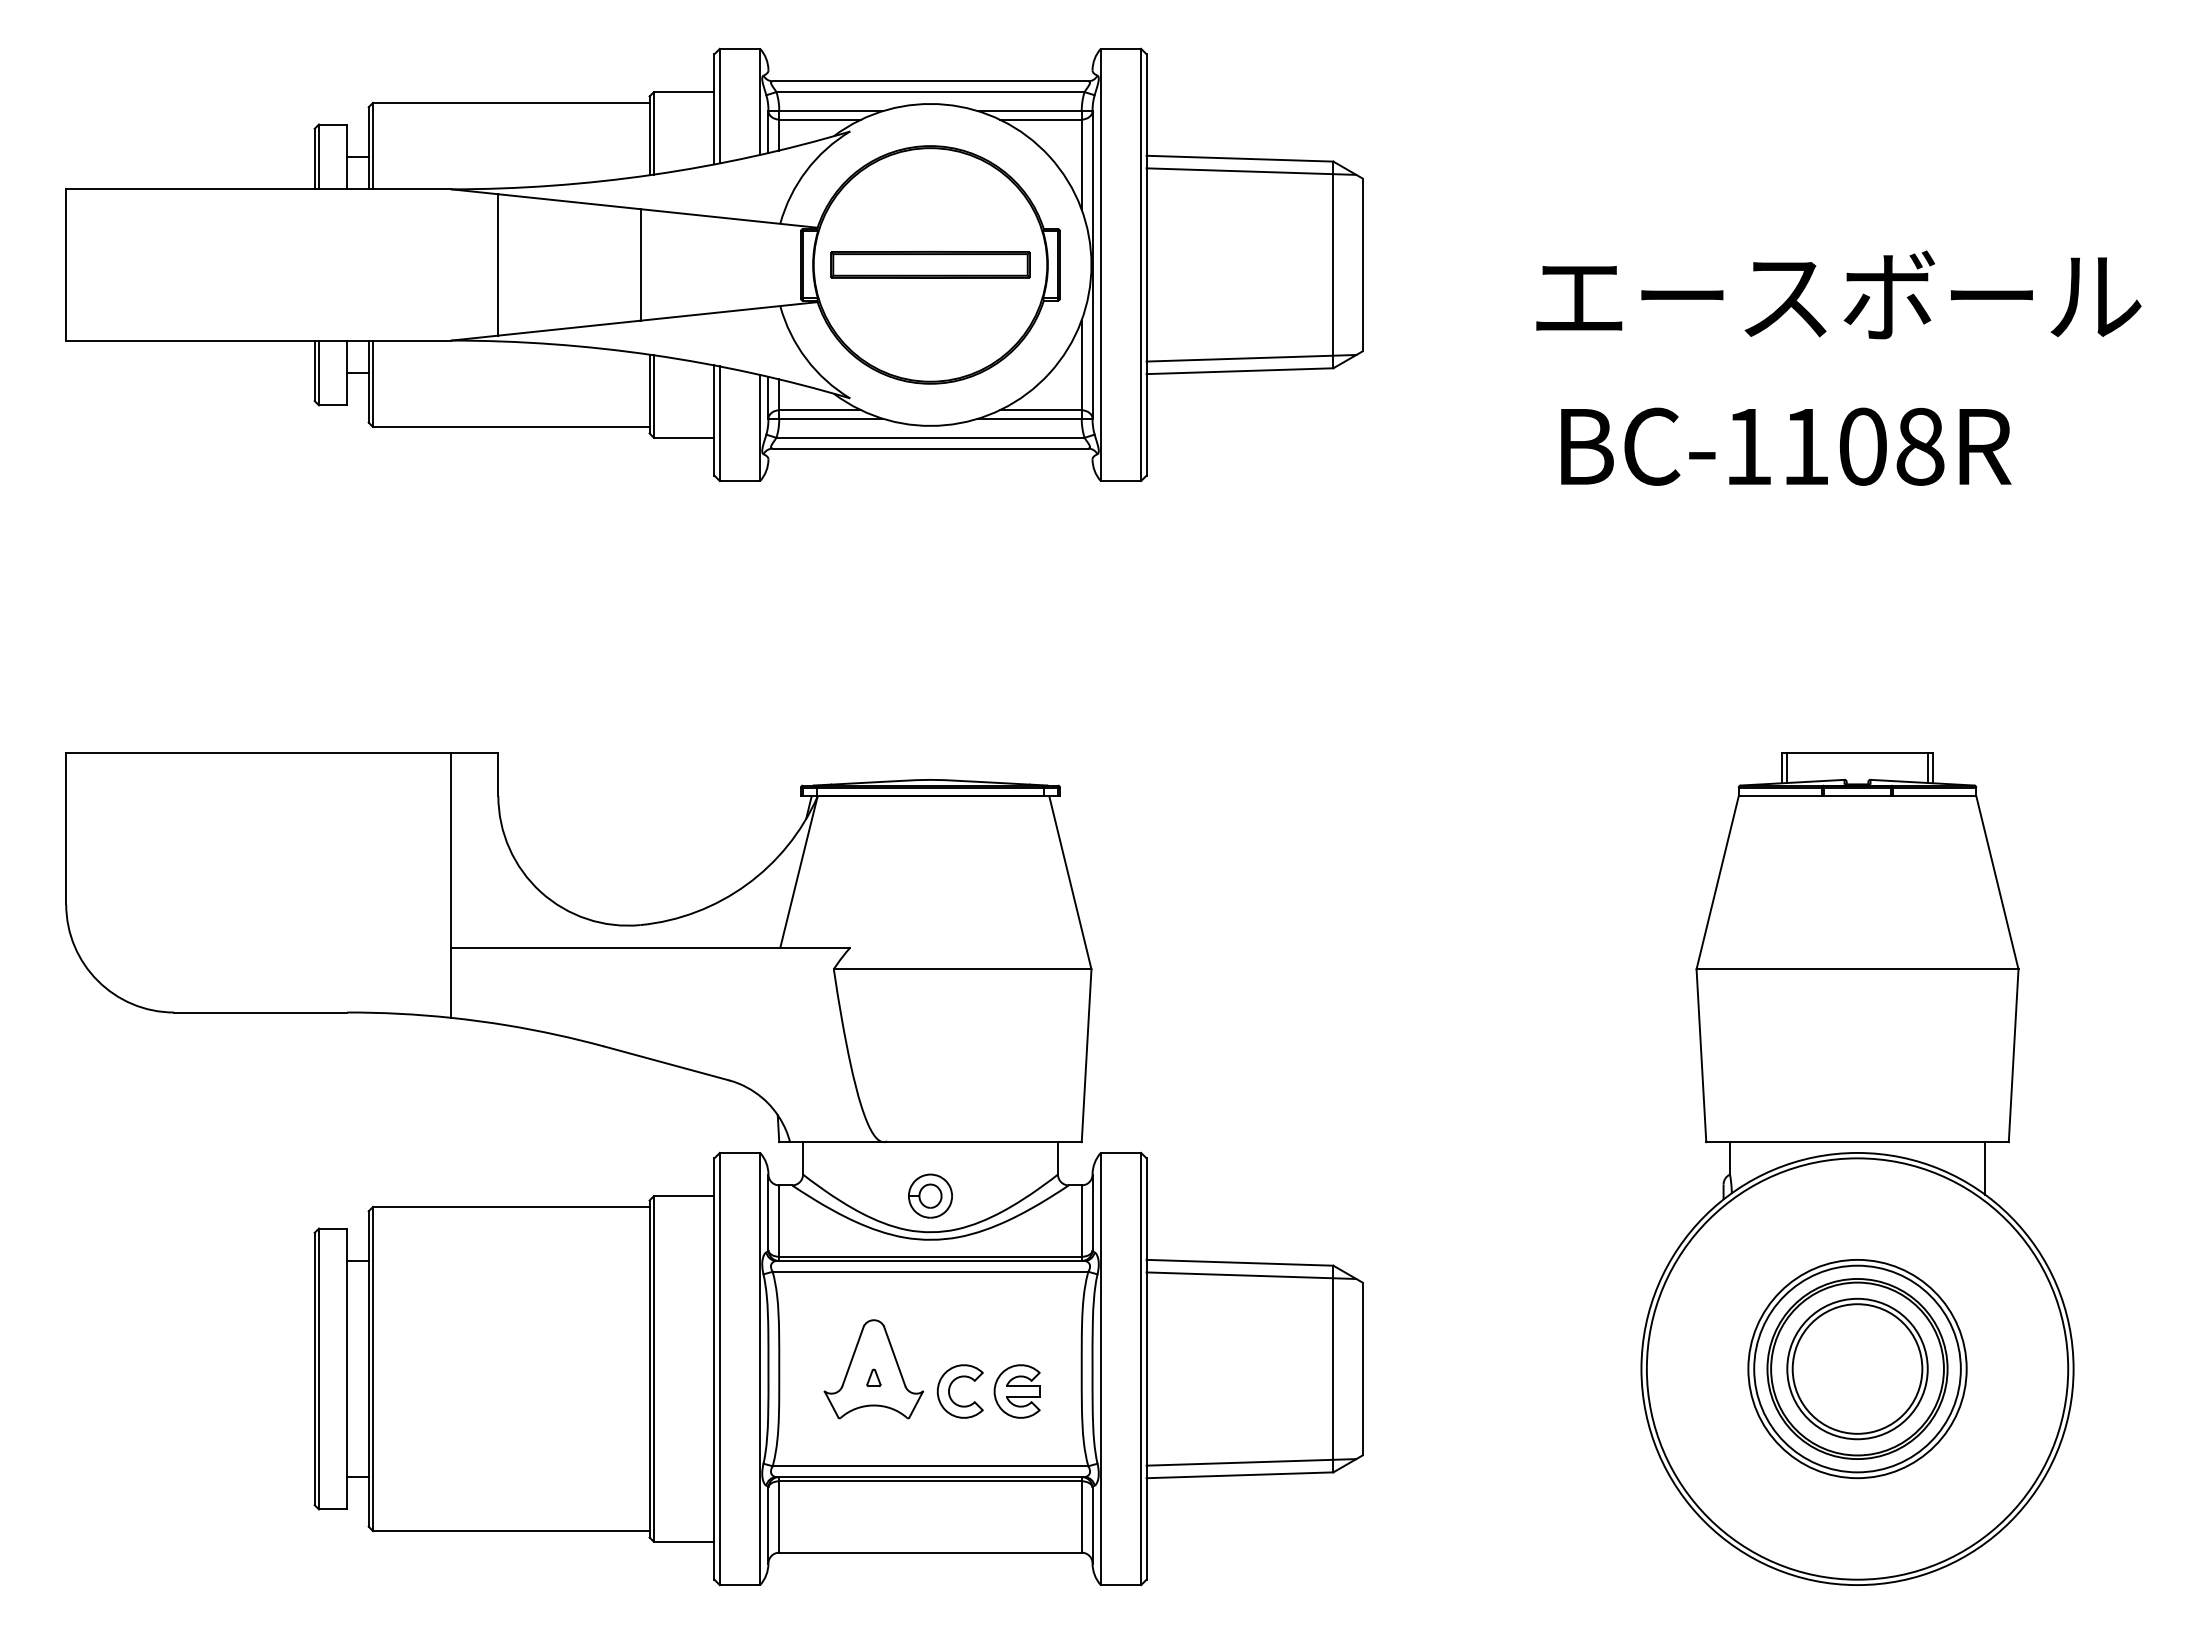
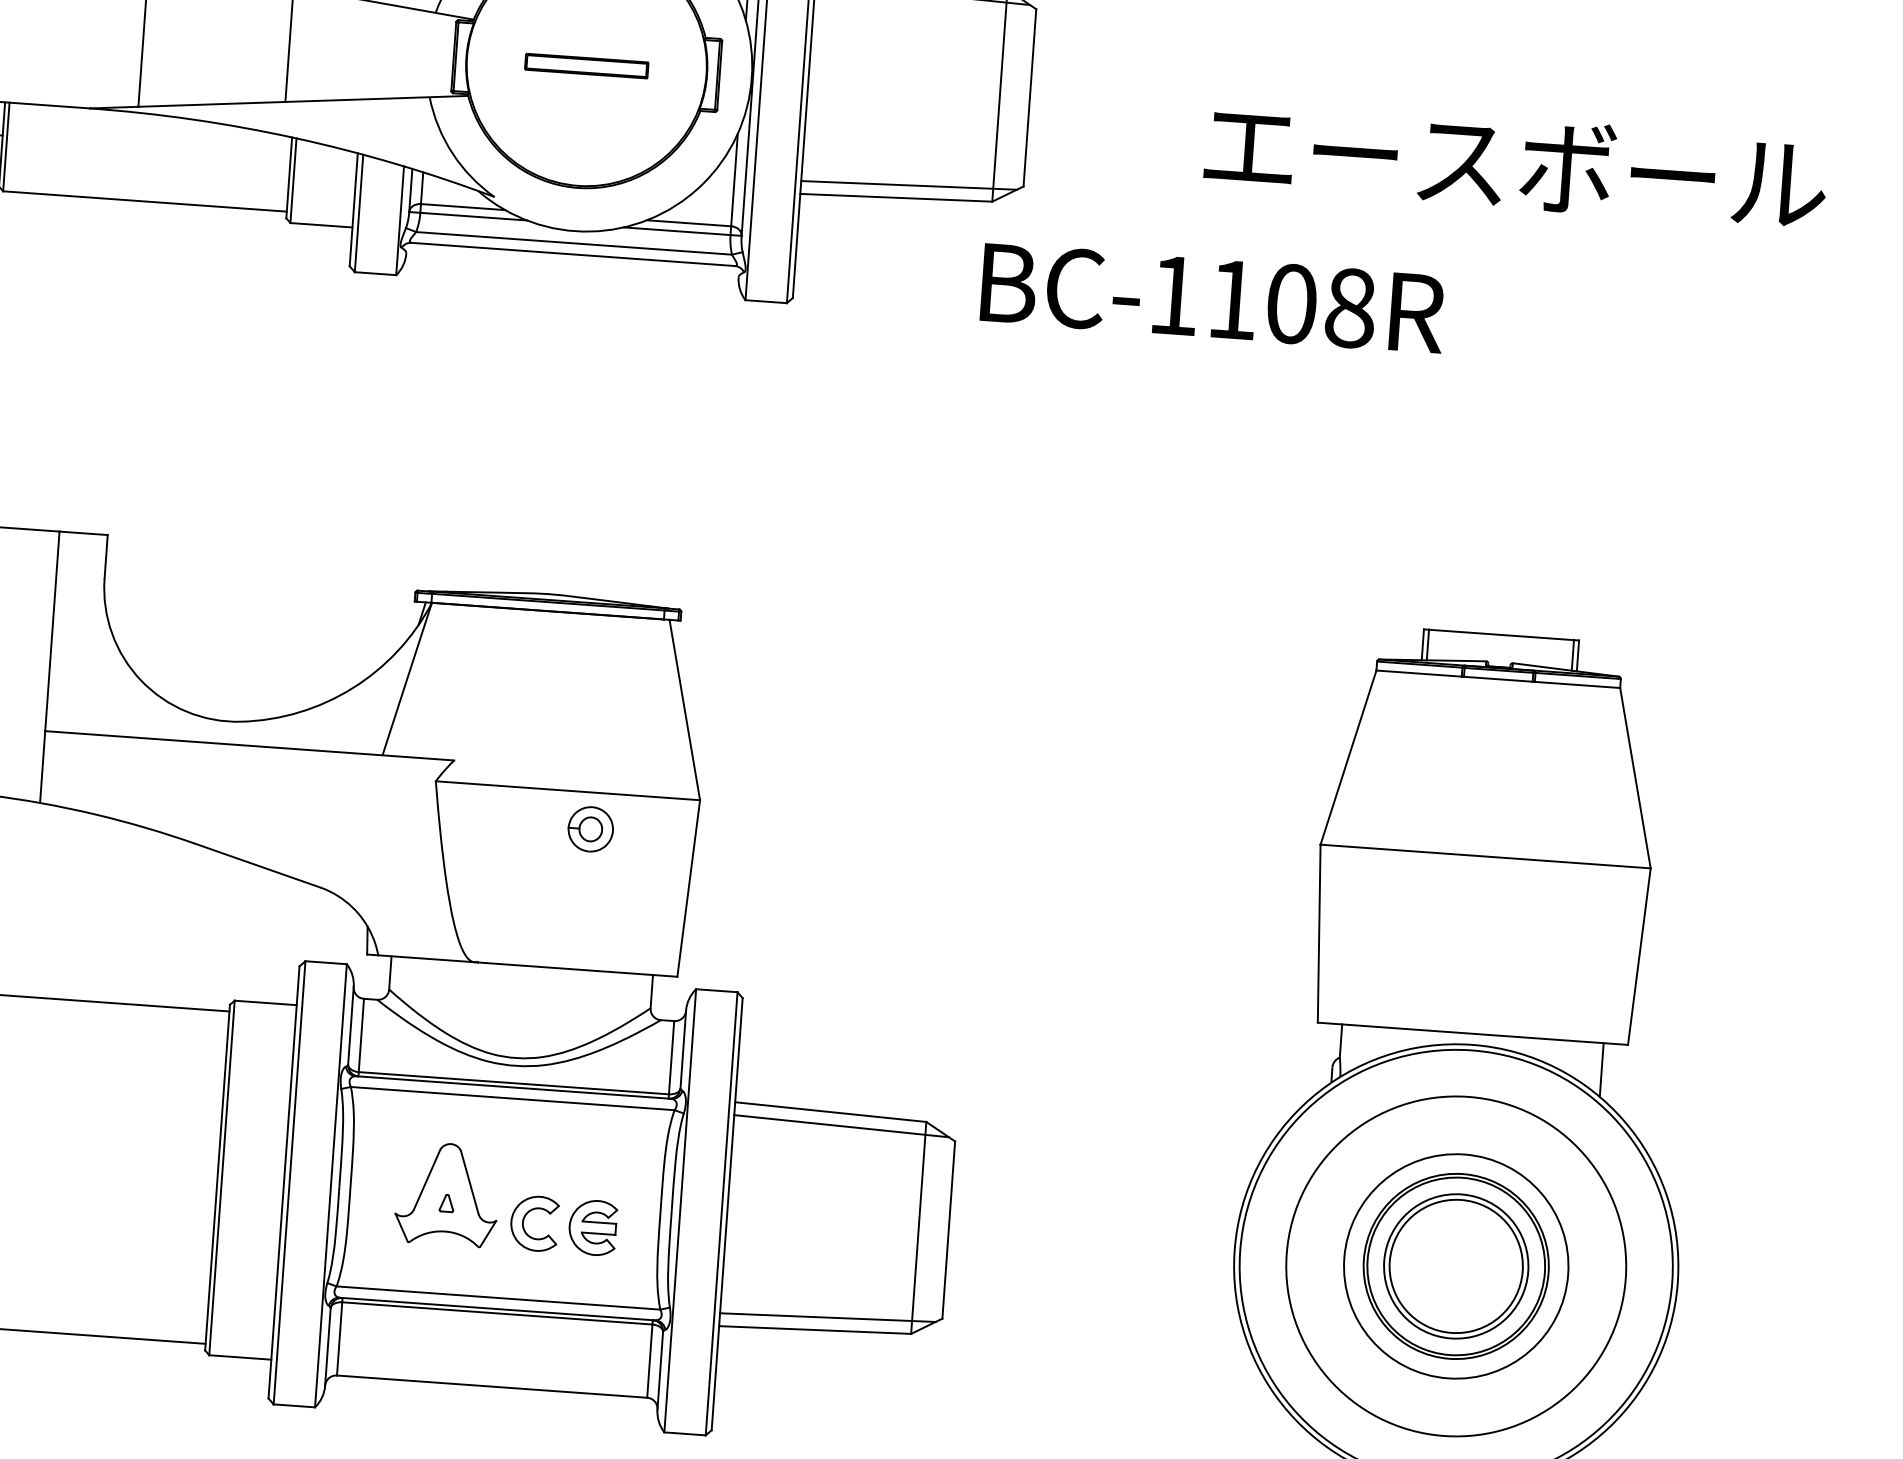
part: (930, 264) -> (586, 65), size x0.6
text: (1786, 446) -> (1213, 298), moved
part: (930, 1195) -> (590, 828), moved
circle: (1857, 1368) -> (1456, 1265), size x1.6

